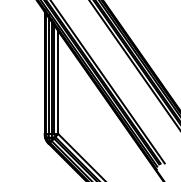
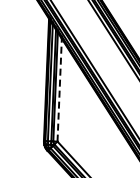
line: (58, 82) -> (59, 90), solid -> dashed

